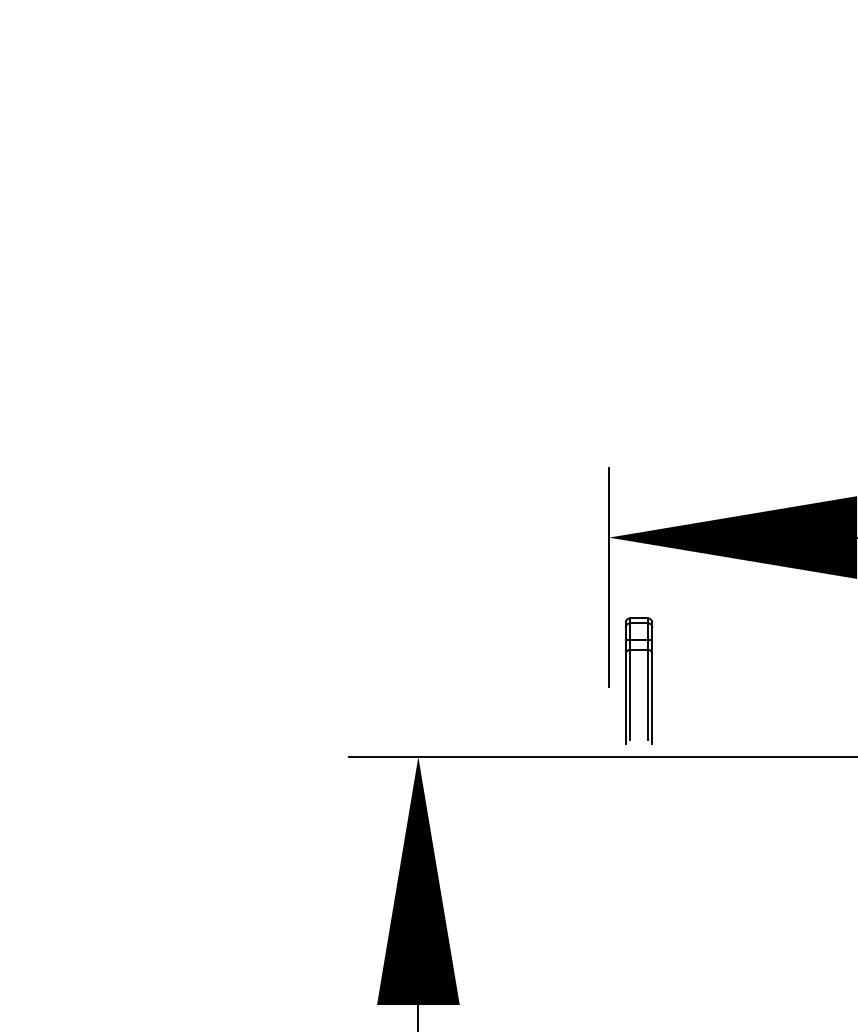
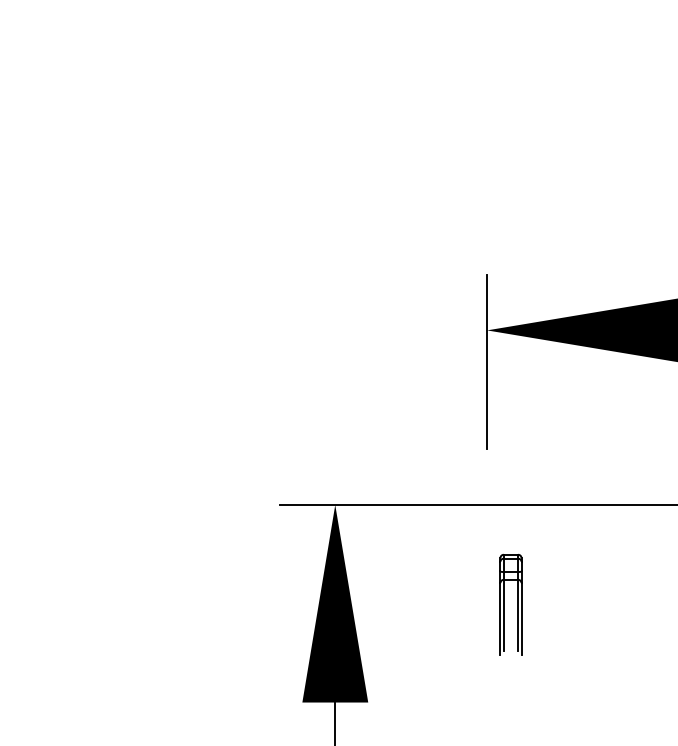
part: (647, 680) -> (517, 604), moved

